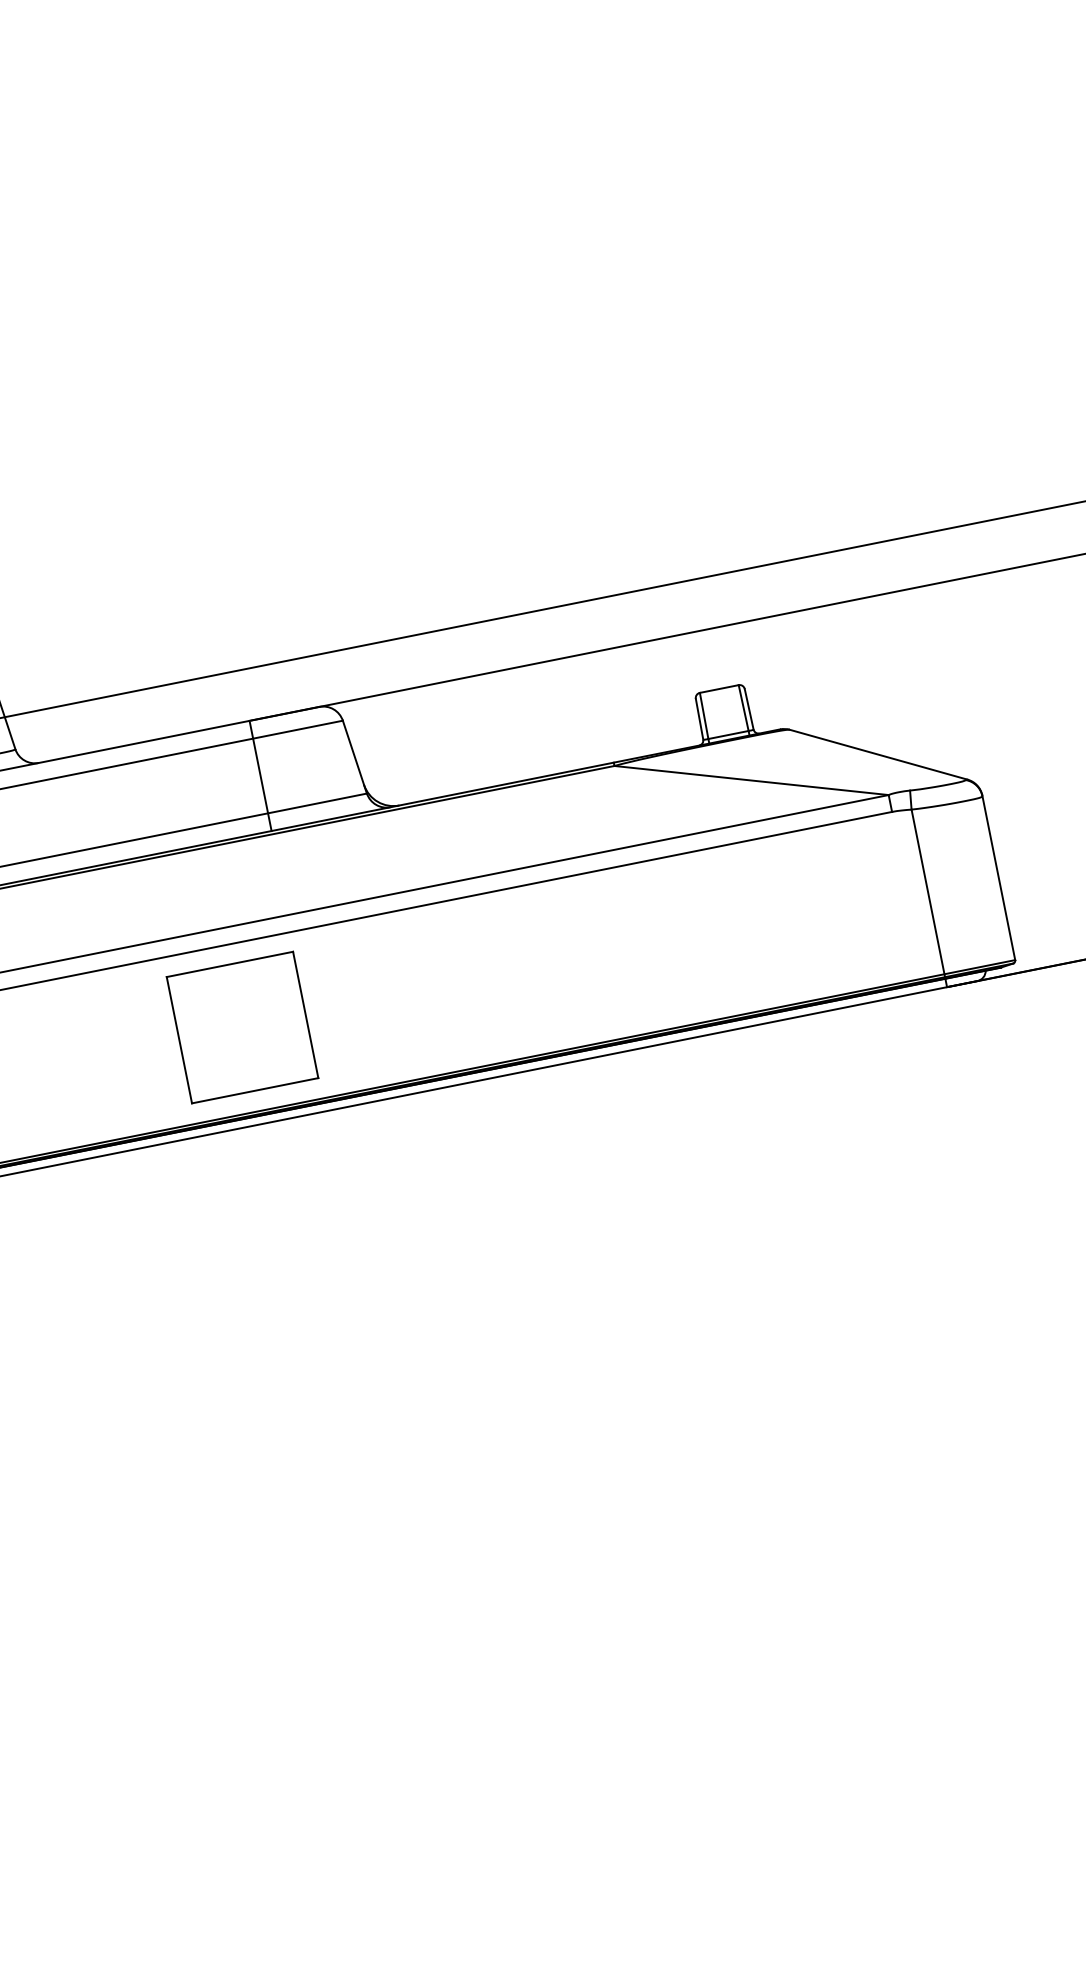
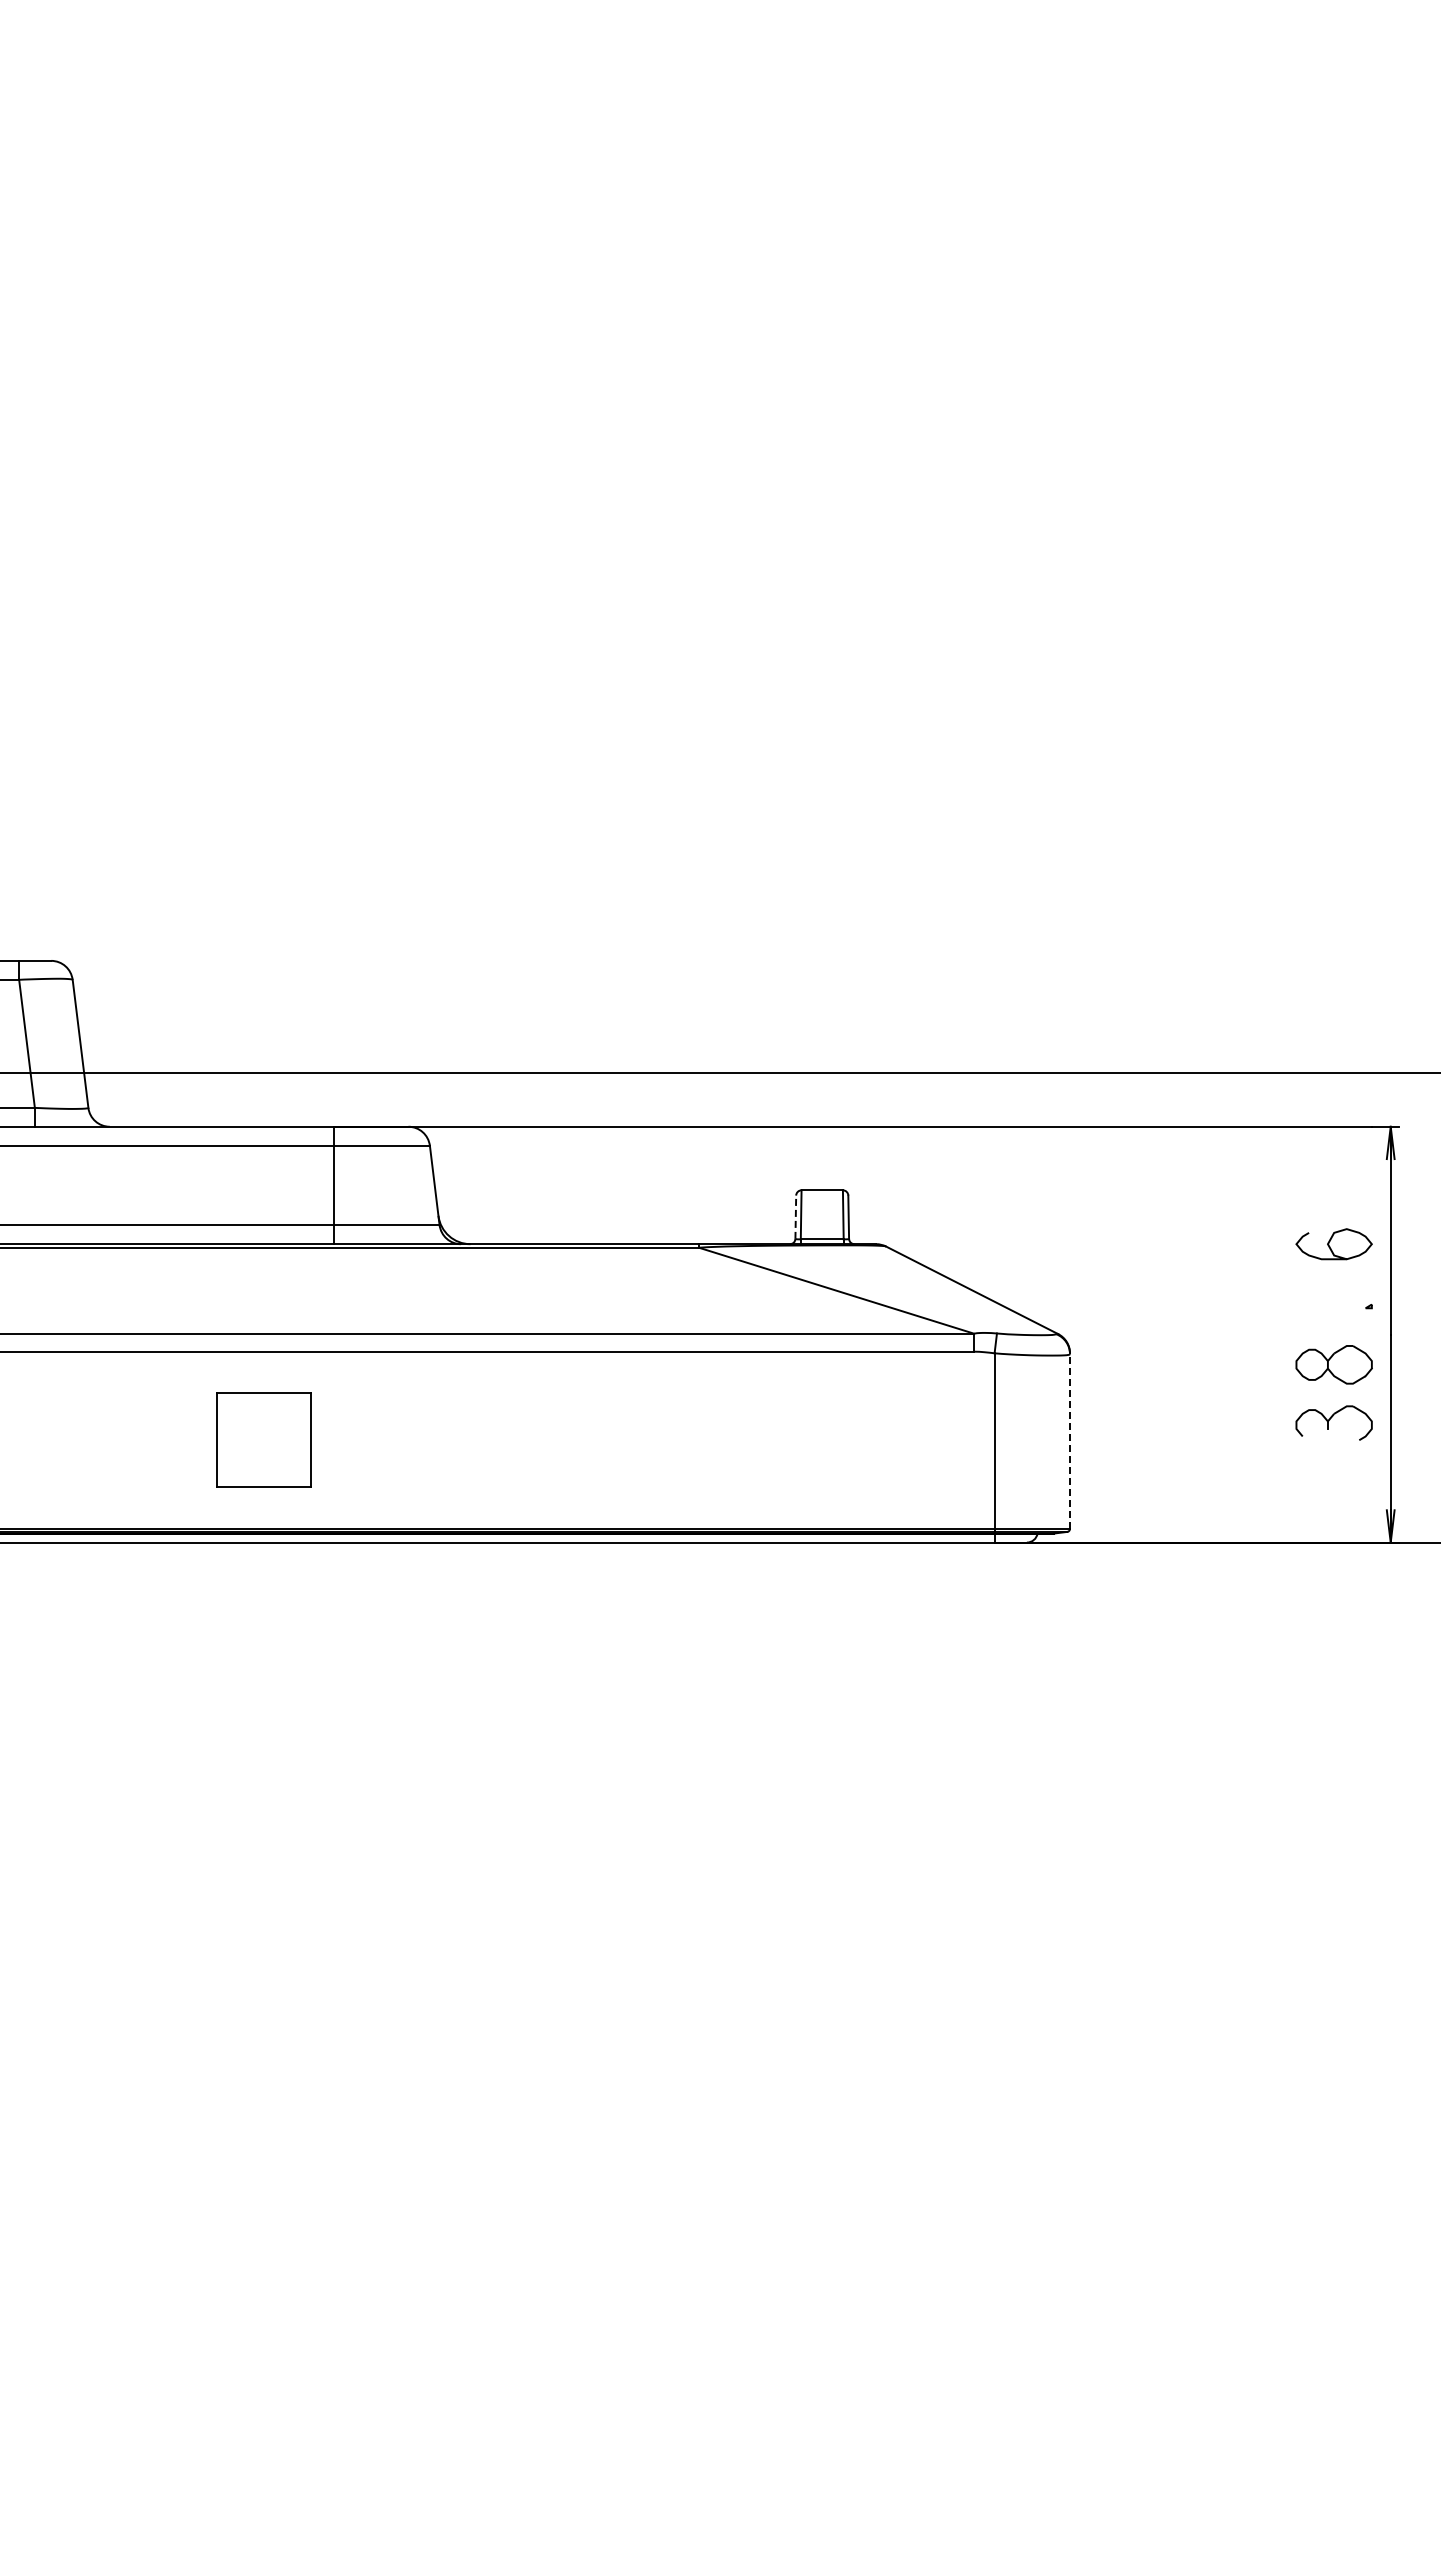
line: (699, 719) -> (795, 1217), solid -> dashed
line: (999, 878) -> (1070, 1441), solid -> dashed
part: (242, 1027) -> (264, 1439), size x0.7

